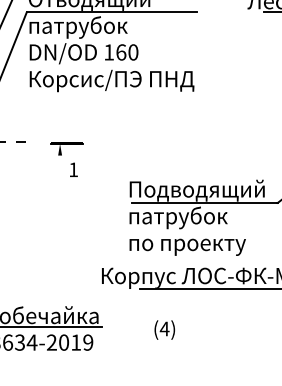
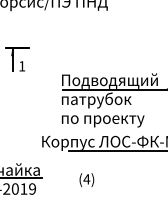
line: (60, 159) -> (12, 58), added

